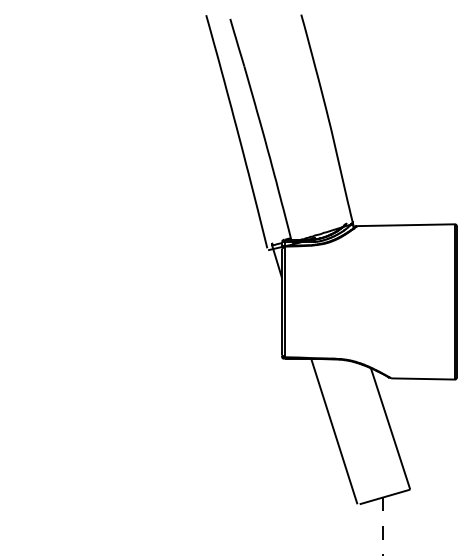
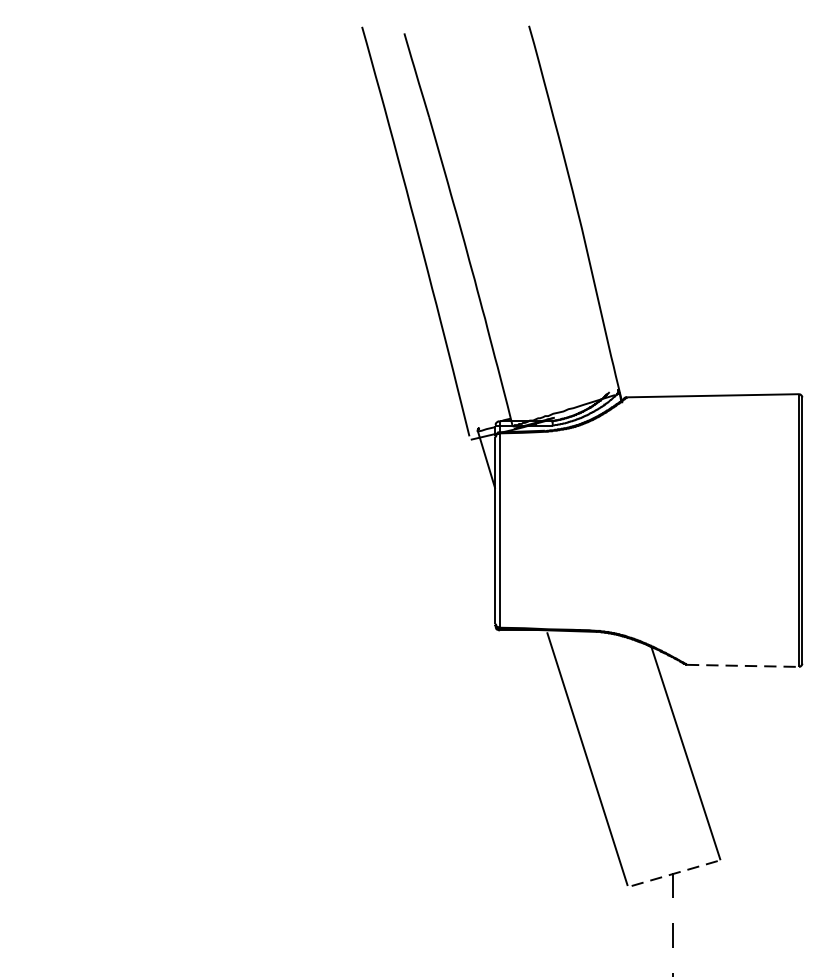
line: (423, 378) -> (743, 665), solid -> dashed
line: (385, 496) -> (677, 872), solid -> dashed

